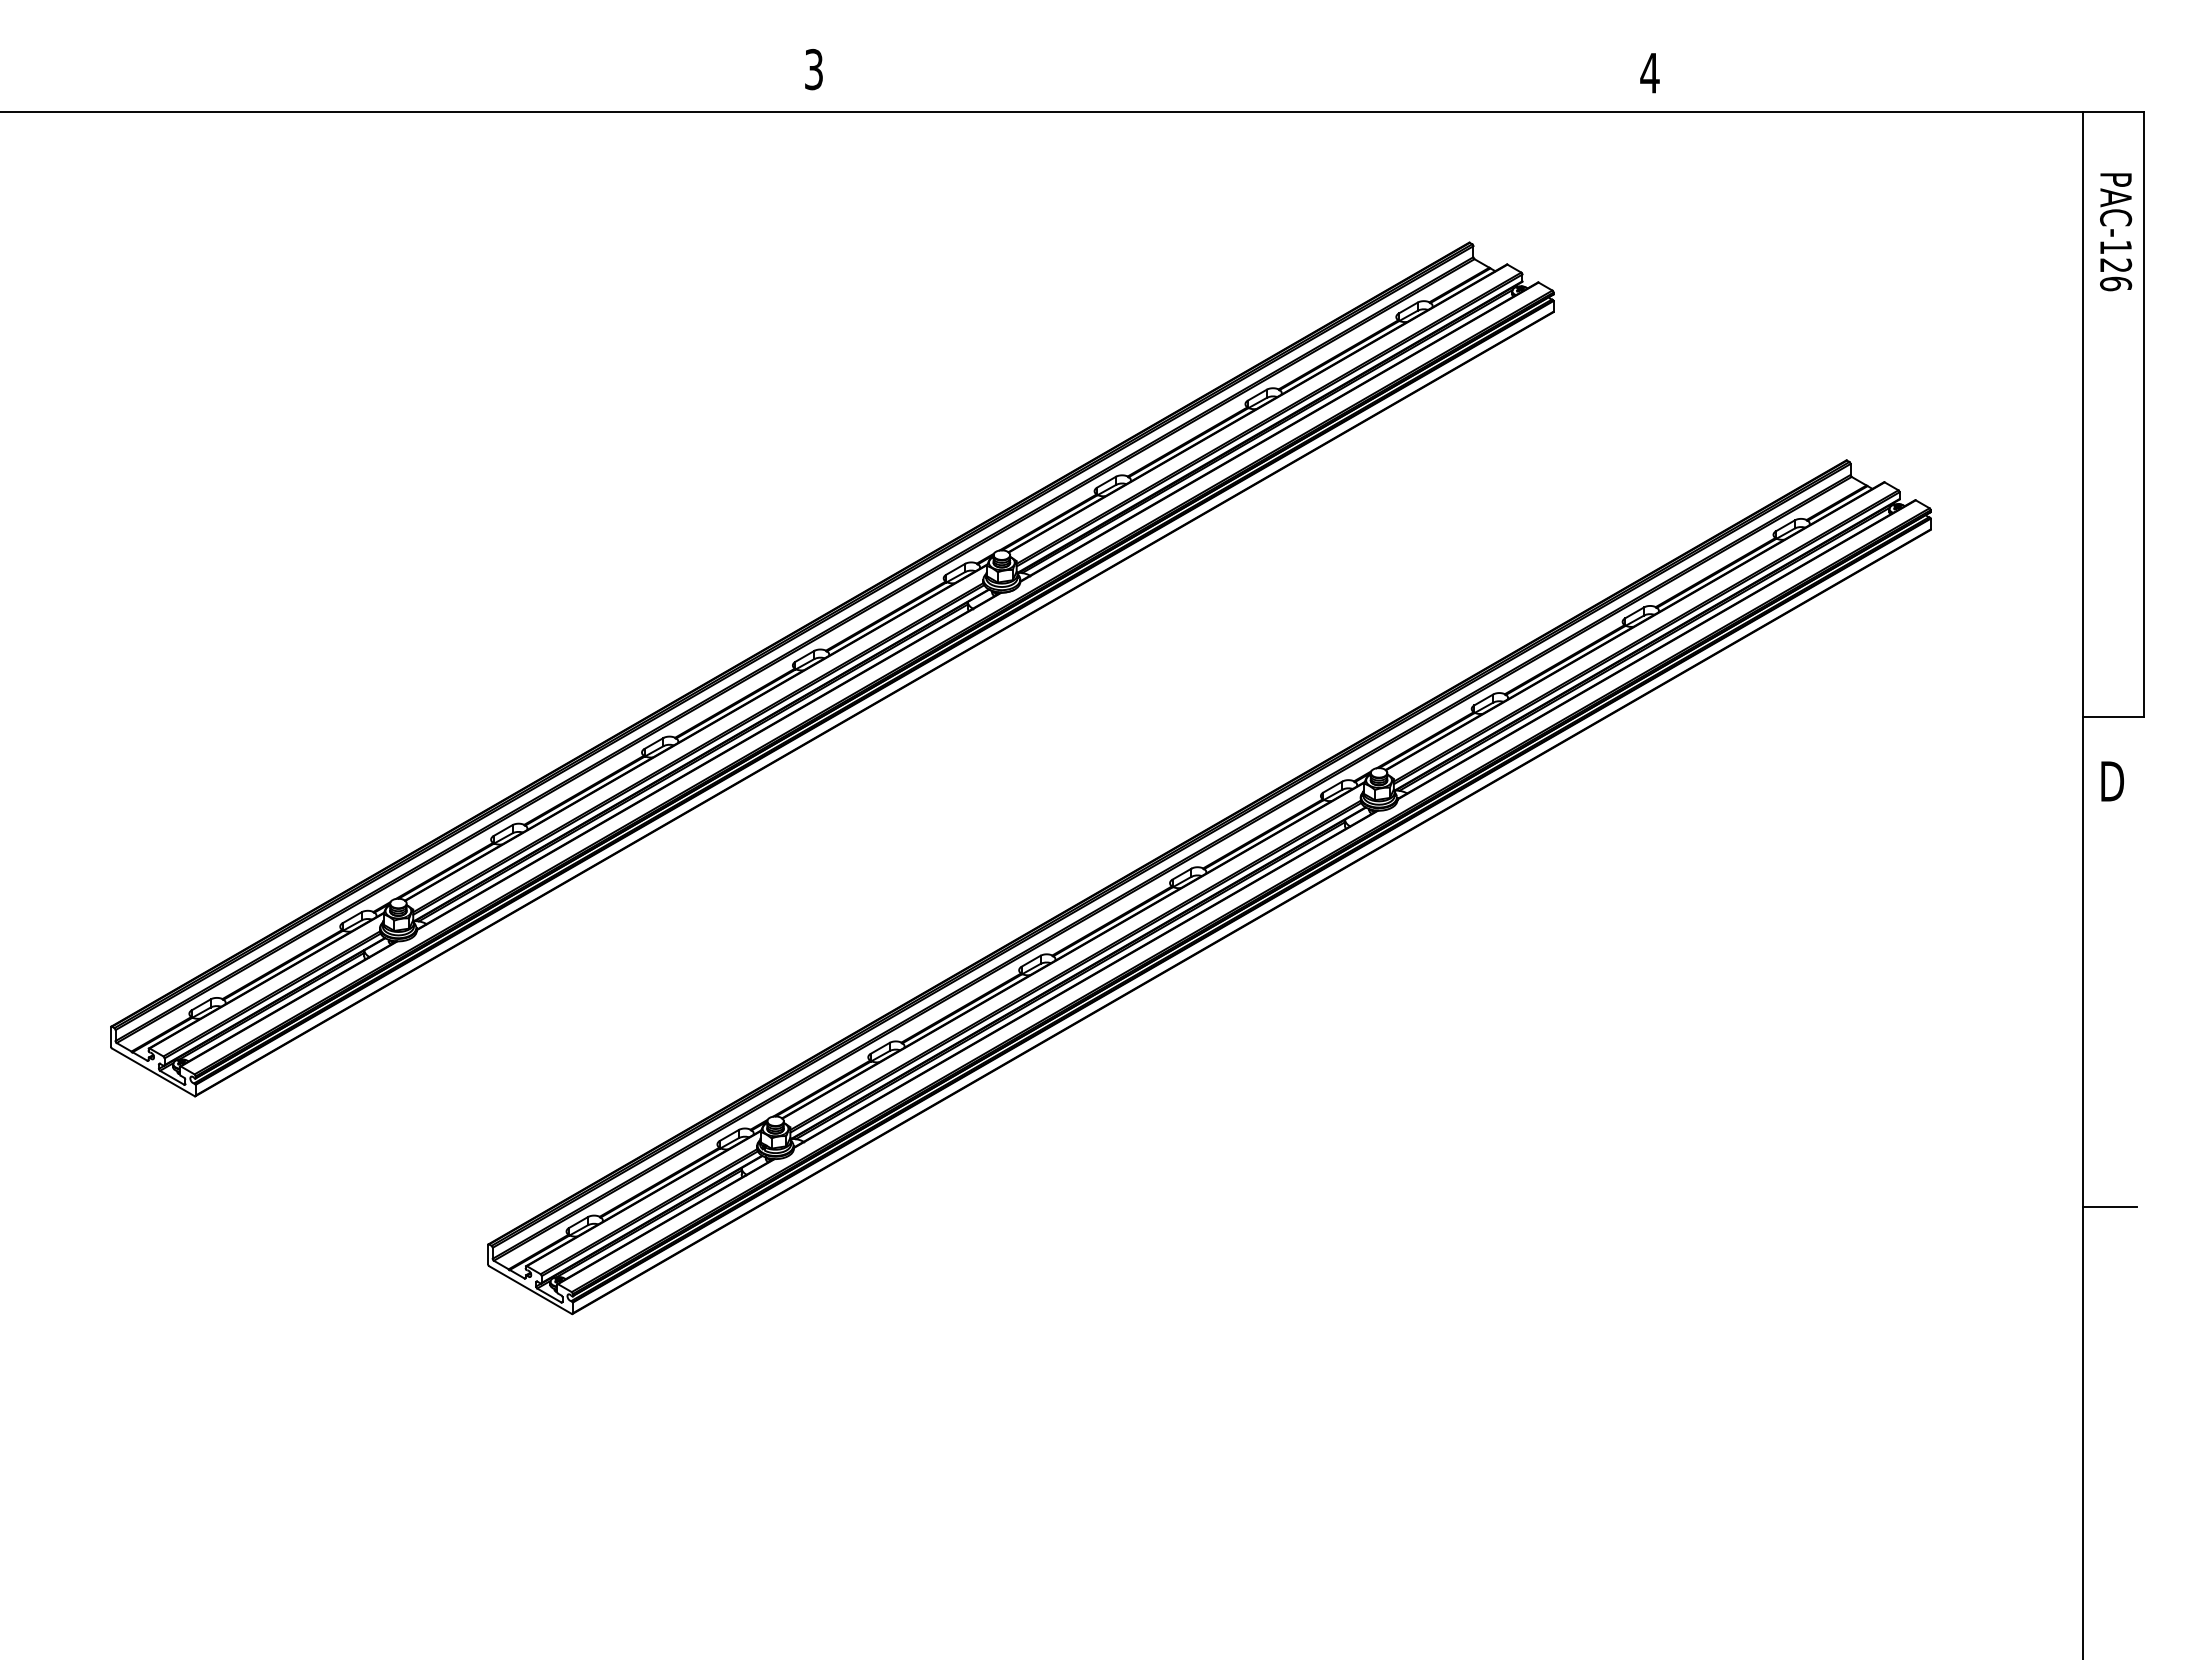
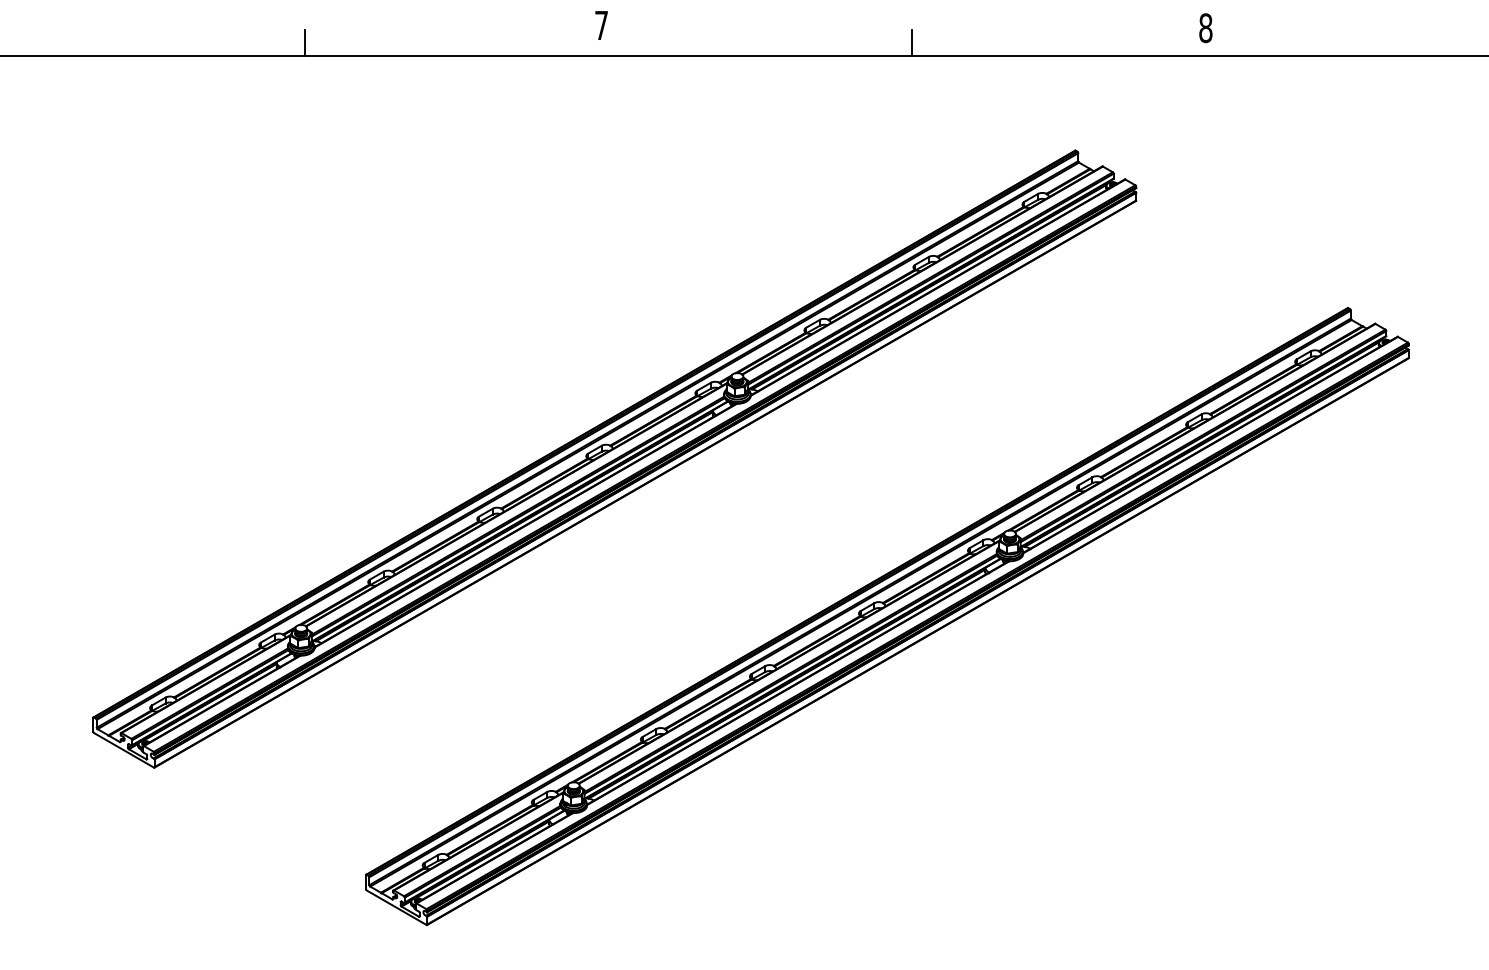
text: (813, 69) -> (601, 25), 3 -> 7
text: (1649, 72) -> (1205, 27), 4 -> 8
line: (403, 93) -> (304, 42), added
line: (1243, 93) -> (912, 42), added

